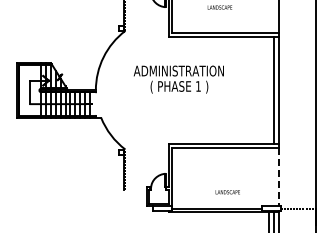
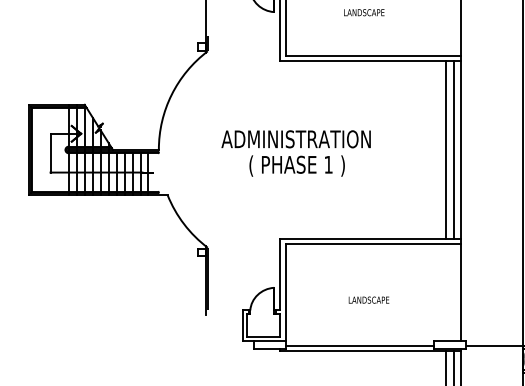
text: (178, 79) -> (295, 153), moved
line: (269, 90) -> (446, 149), added
line: (278, 177) -> (461, 293), dashed -> solid
text: (227, 192) -> (368, 300), moved

